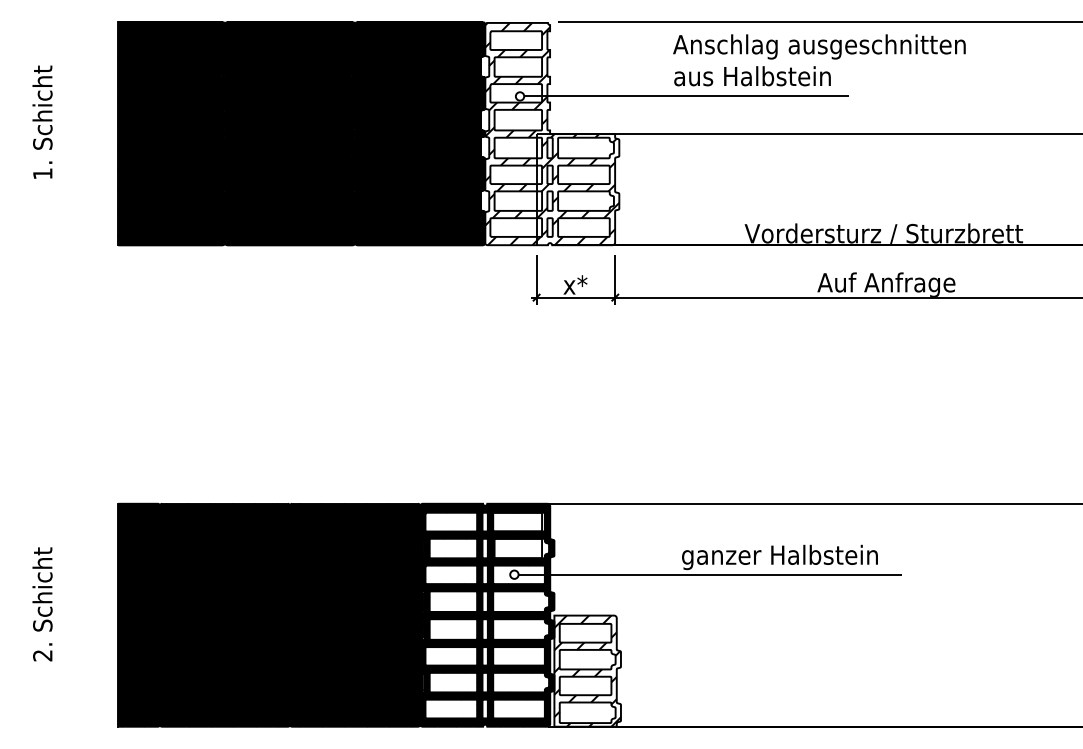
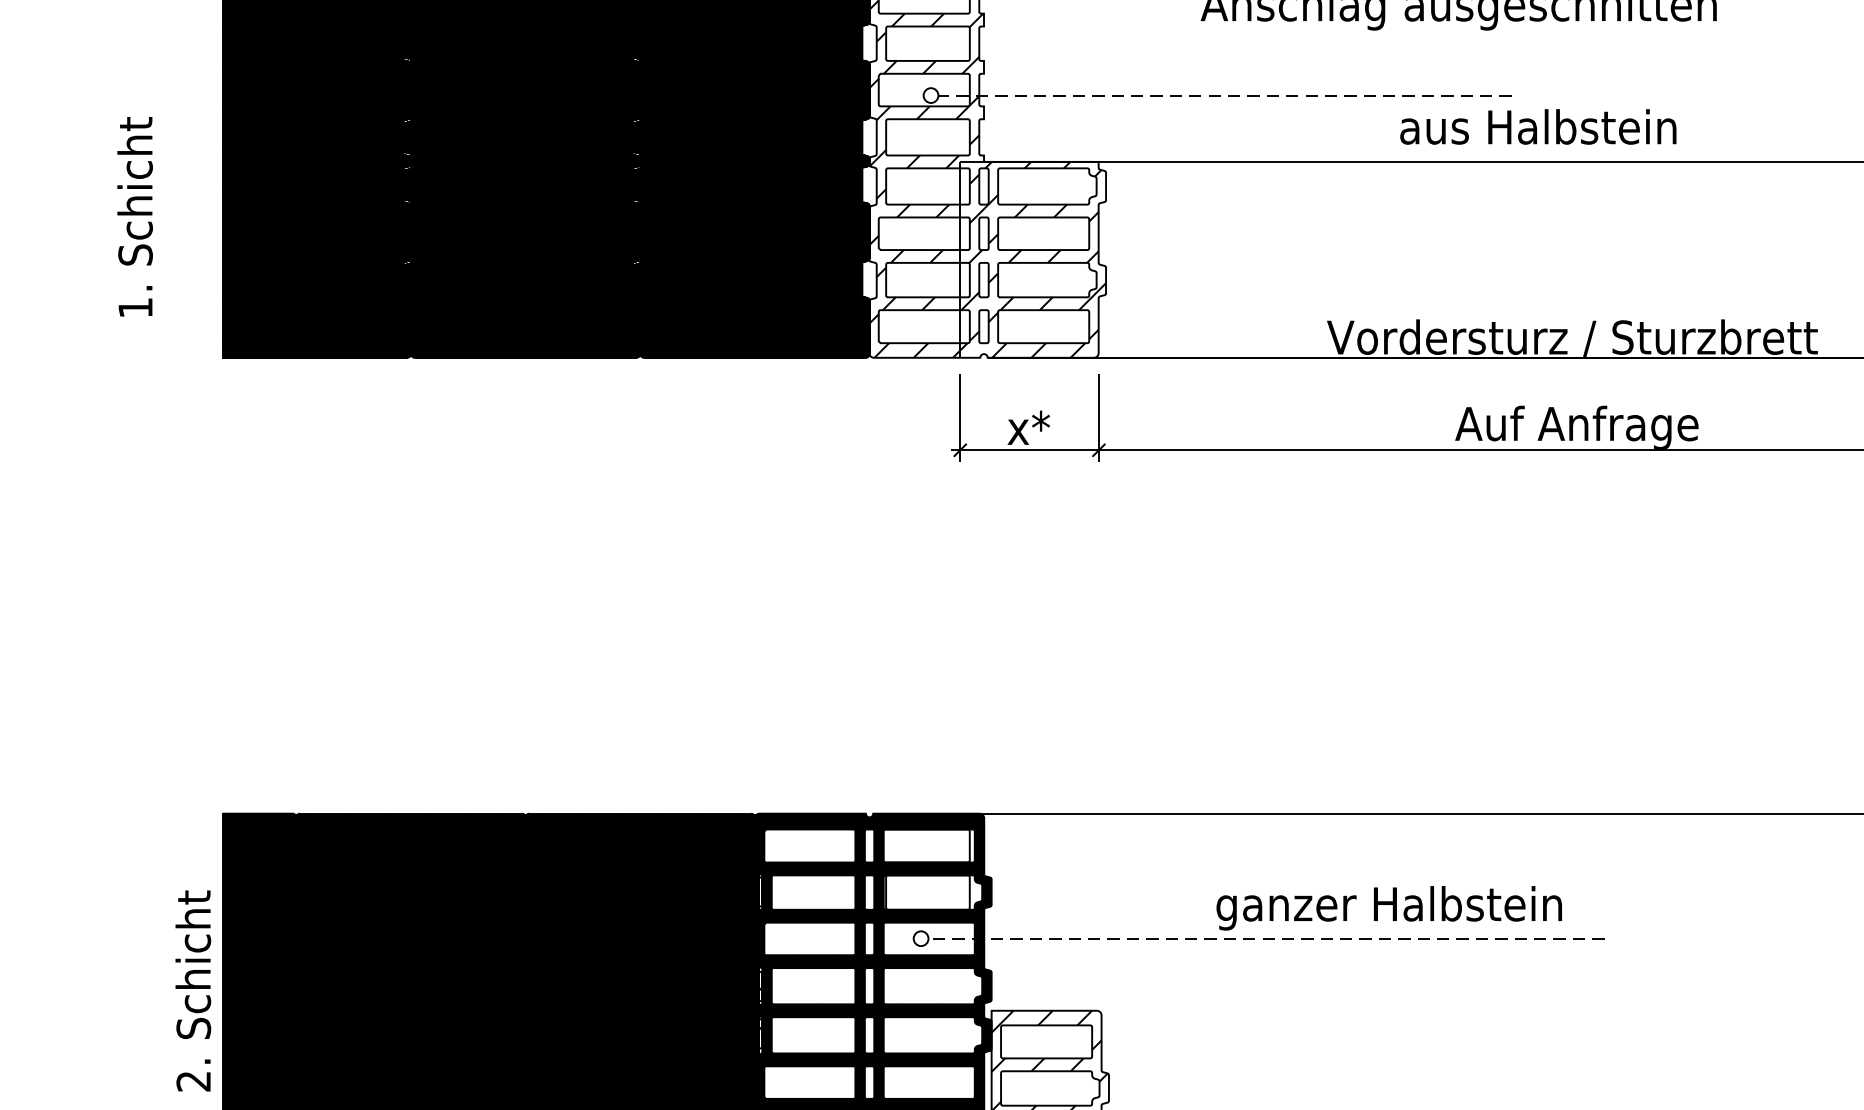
text: (752, 76) -> (1538, 127), moved
line: (686, 96) -> (1224, 95), solid -> dashed
text: (42, 121) -> (135, 215), moved
line: (710, 574) -> (1266, 938), solid -> dashed
text: (42, 604) -> (193, 991), moved

